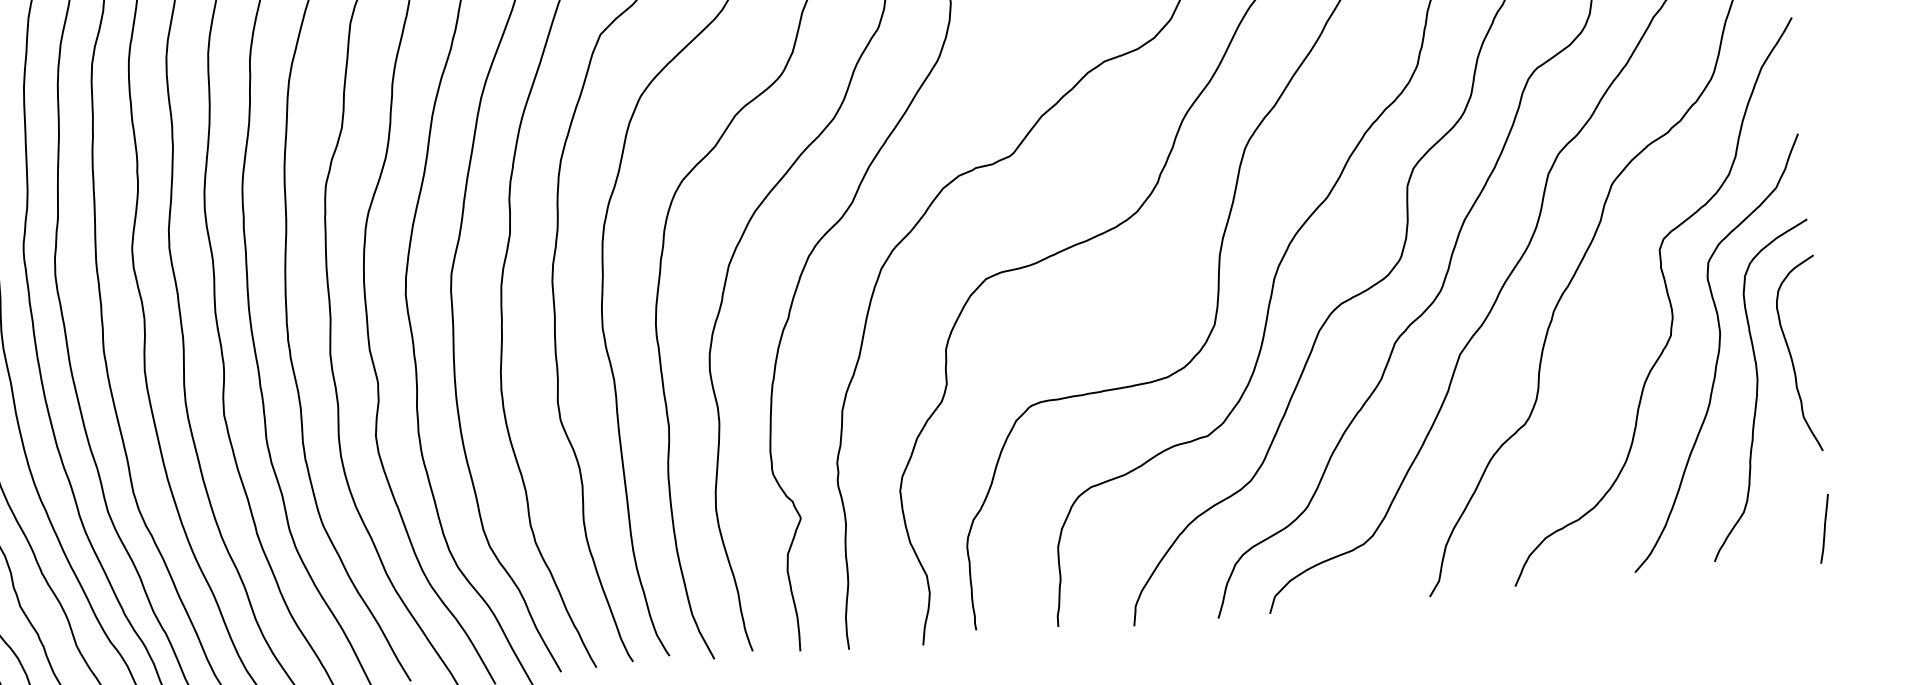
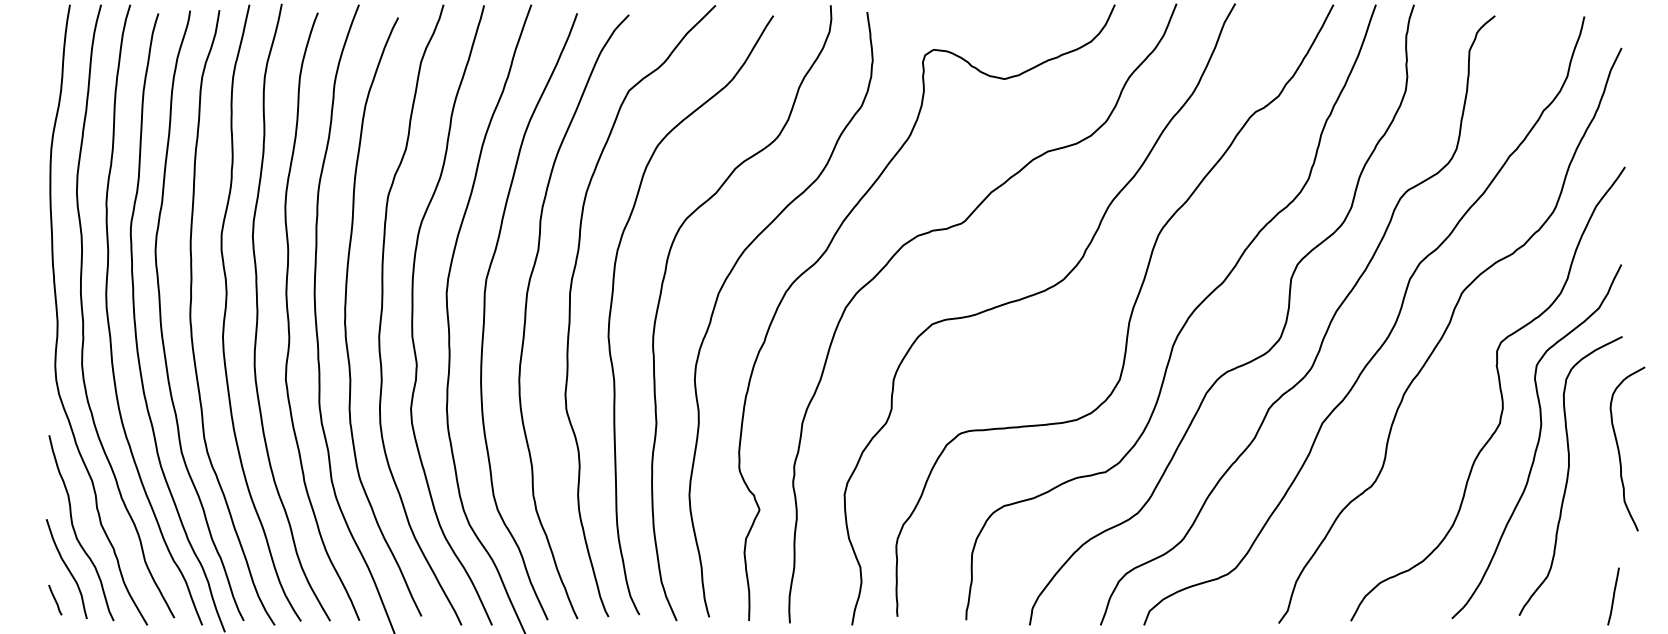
curve: (1791, 354) -> (1619, 448), moved

